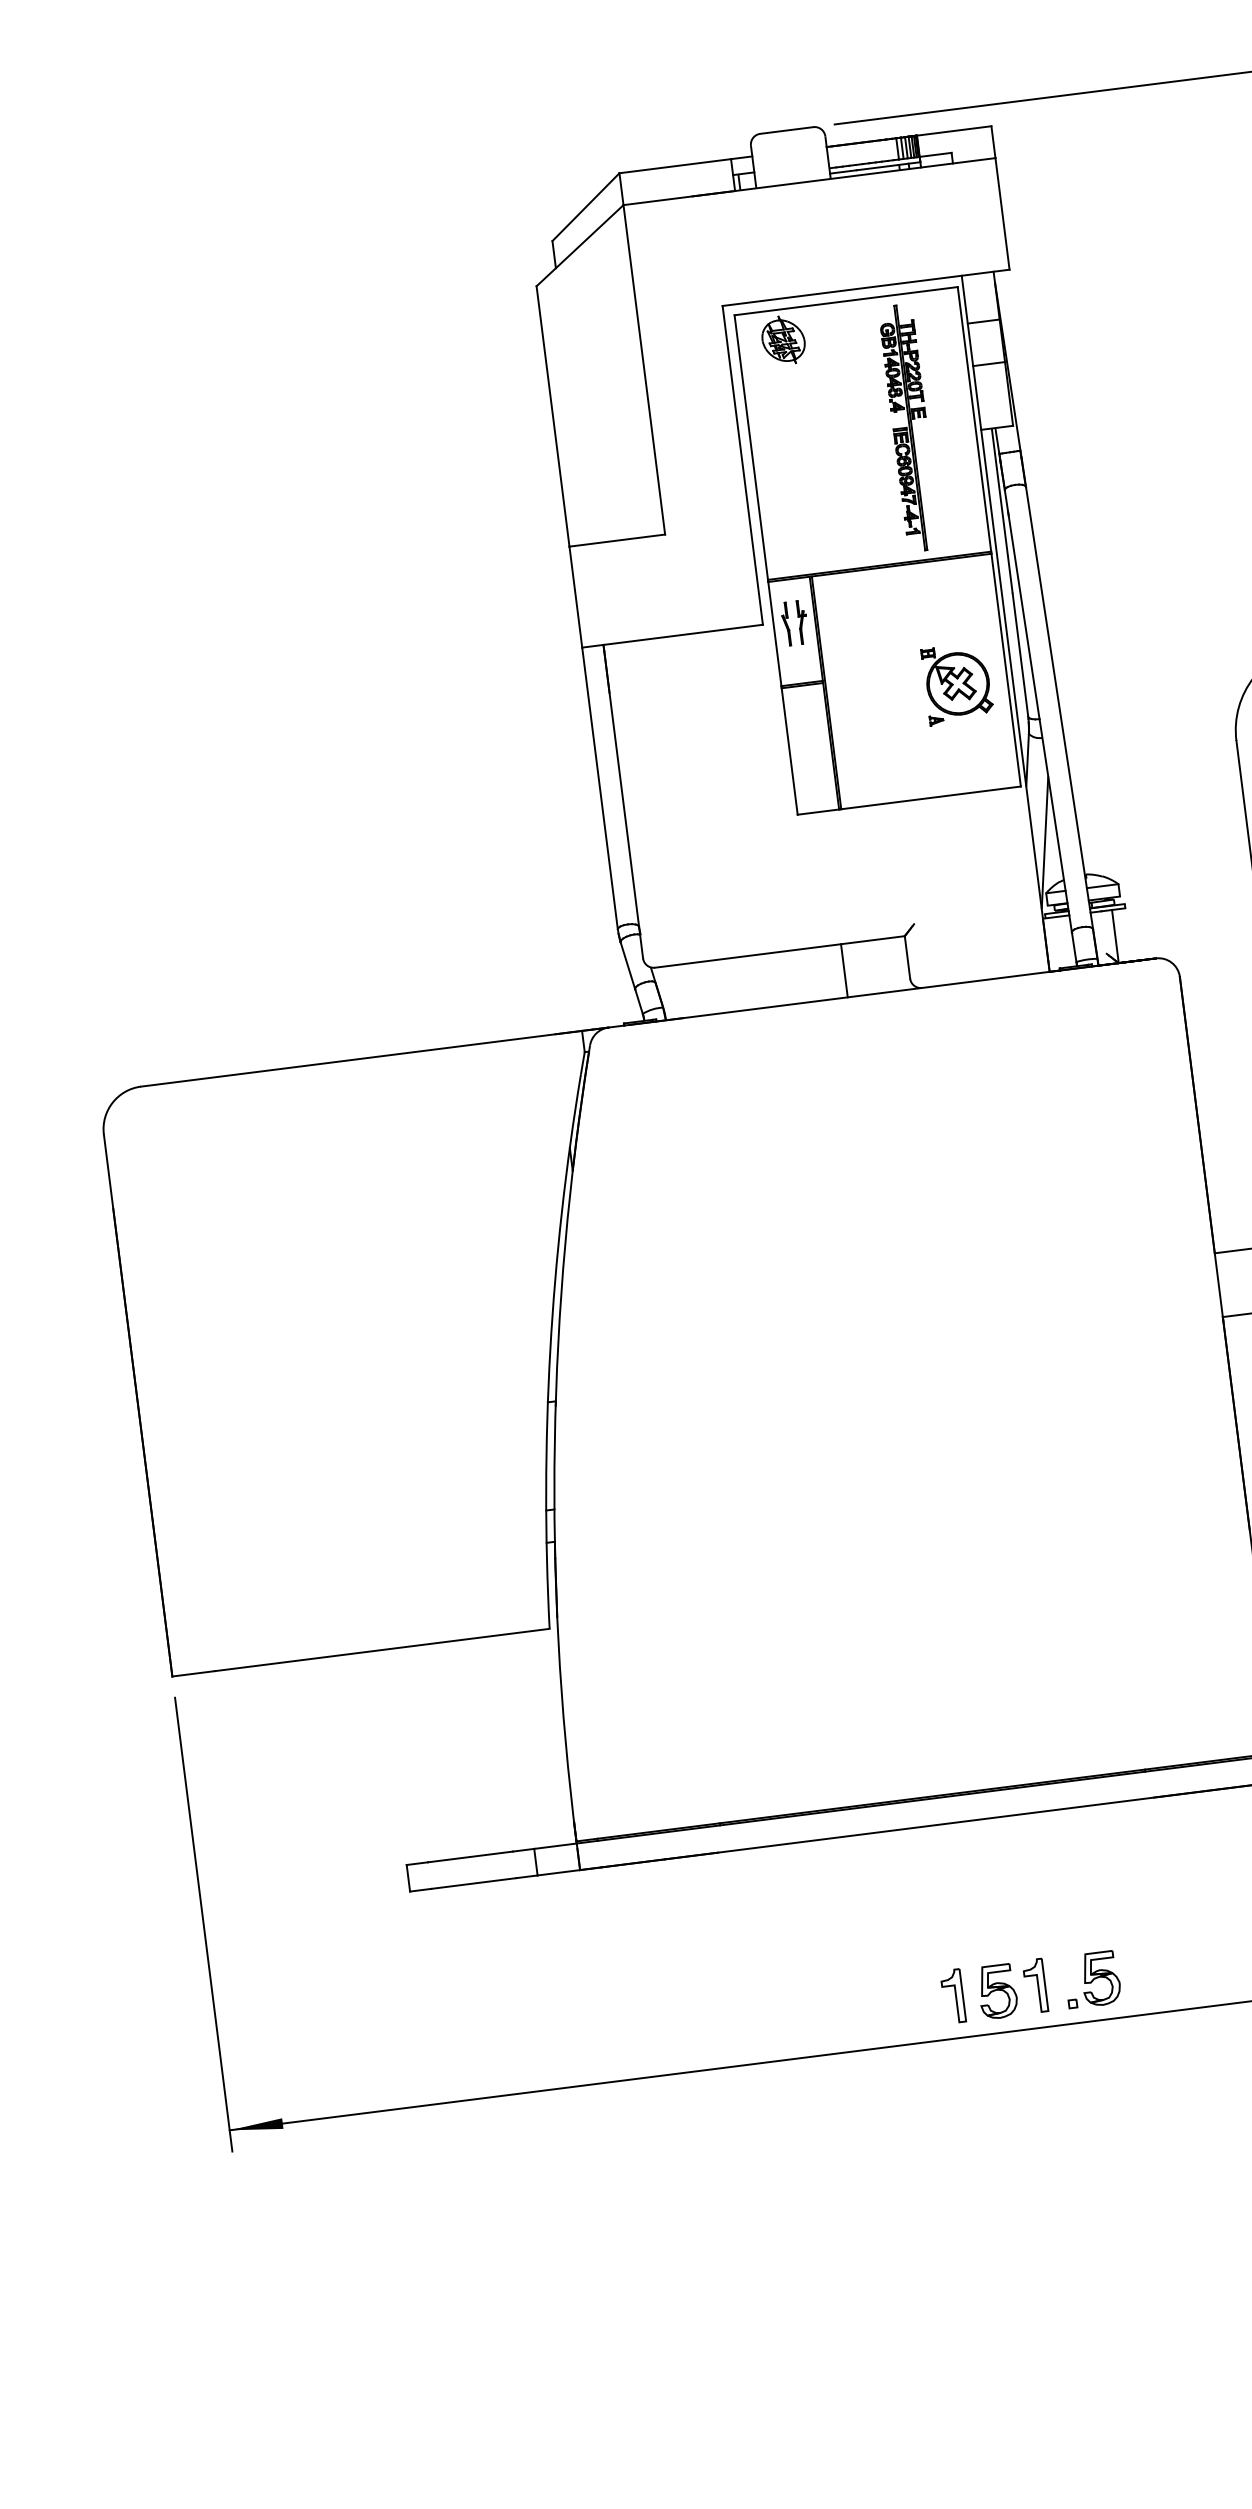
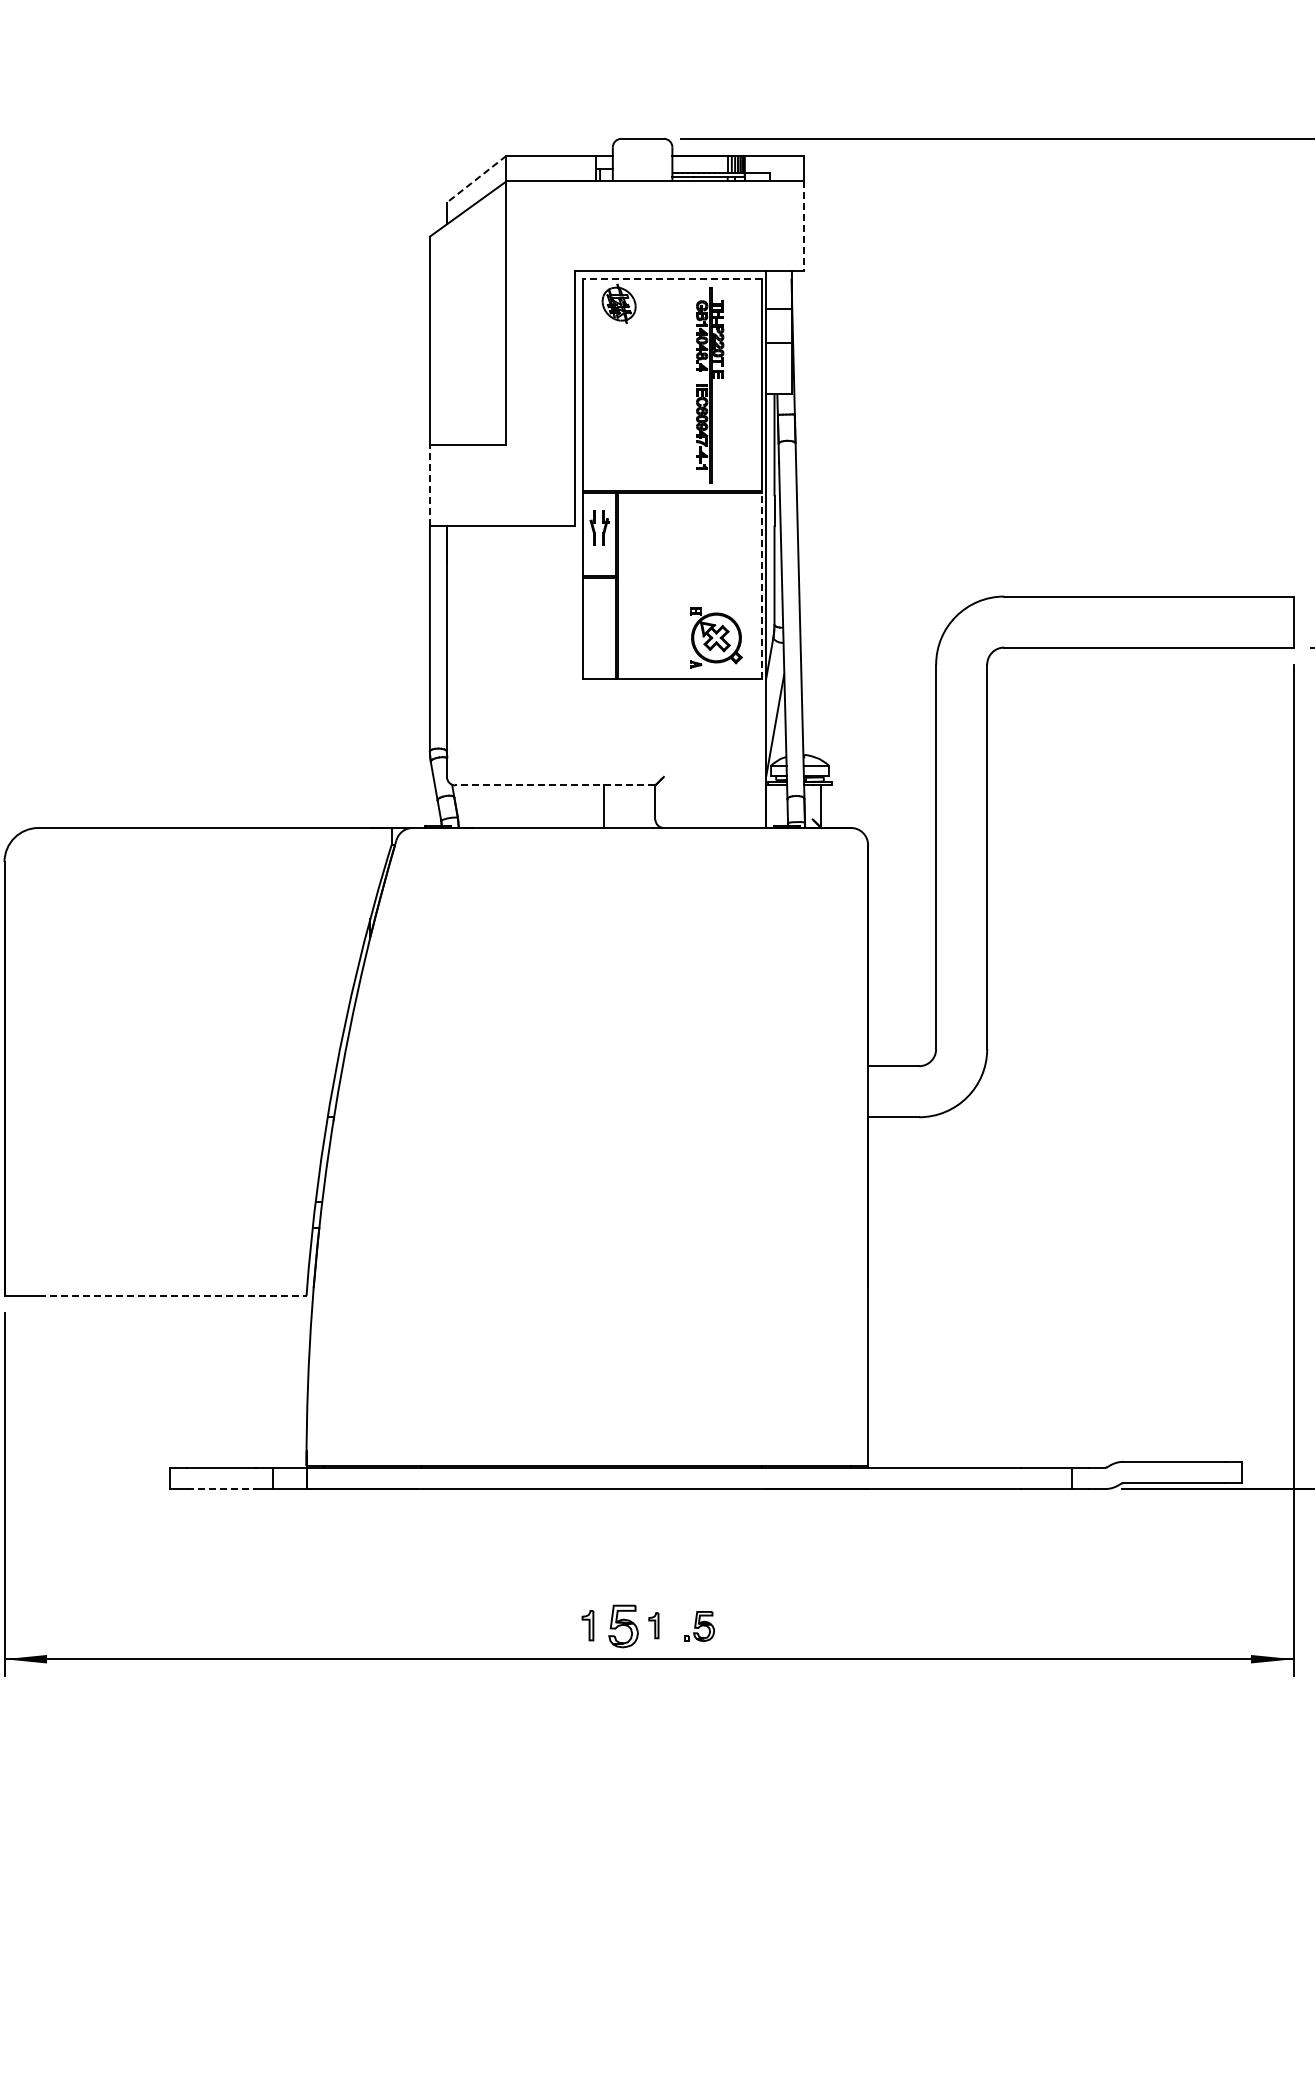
line: (585, 207) -> (476, 179), solid -> dashed
line: (1002, 214) -> (804, 226), solid -> dashed
line: (845, 301) -> (671, 279), solid -> dashed
line: (575, 597) -> (429, 485), solid -> dashed
line: (1005, 669) -> (761, 585), solid -> dashed
part: (958, 683) -> (716, 637), moved
line: (780, 952) -> (555, 785), solid -> dashed
line: (383, 1649) -> (173, 1295), solid -> dashed
line: (473, 1884) -> (221, 1489), solid -> dashed
part: (1092, 1979) -> (699, 1626), size x0.7
part: (1035, 1985) -> (653, 1625), size x0.6
part: (952, 1996) -> (587, 1625), size x0.7

